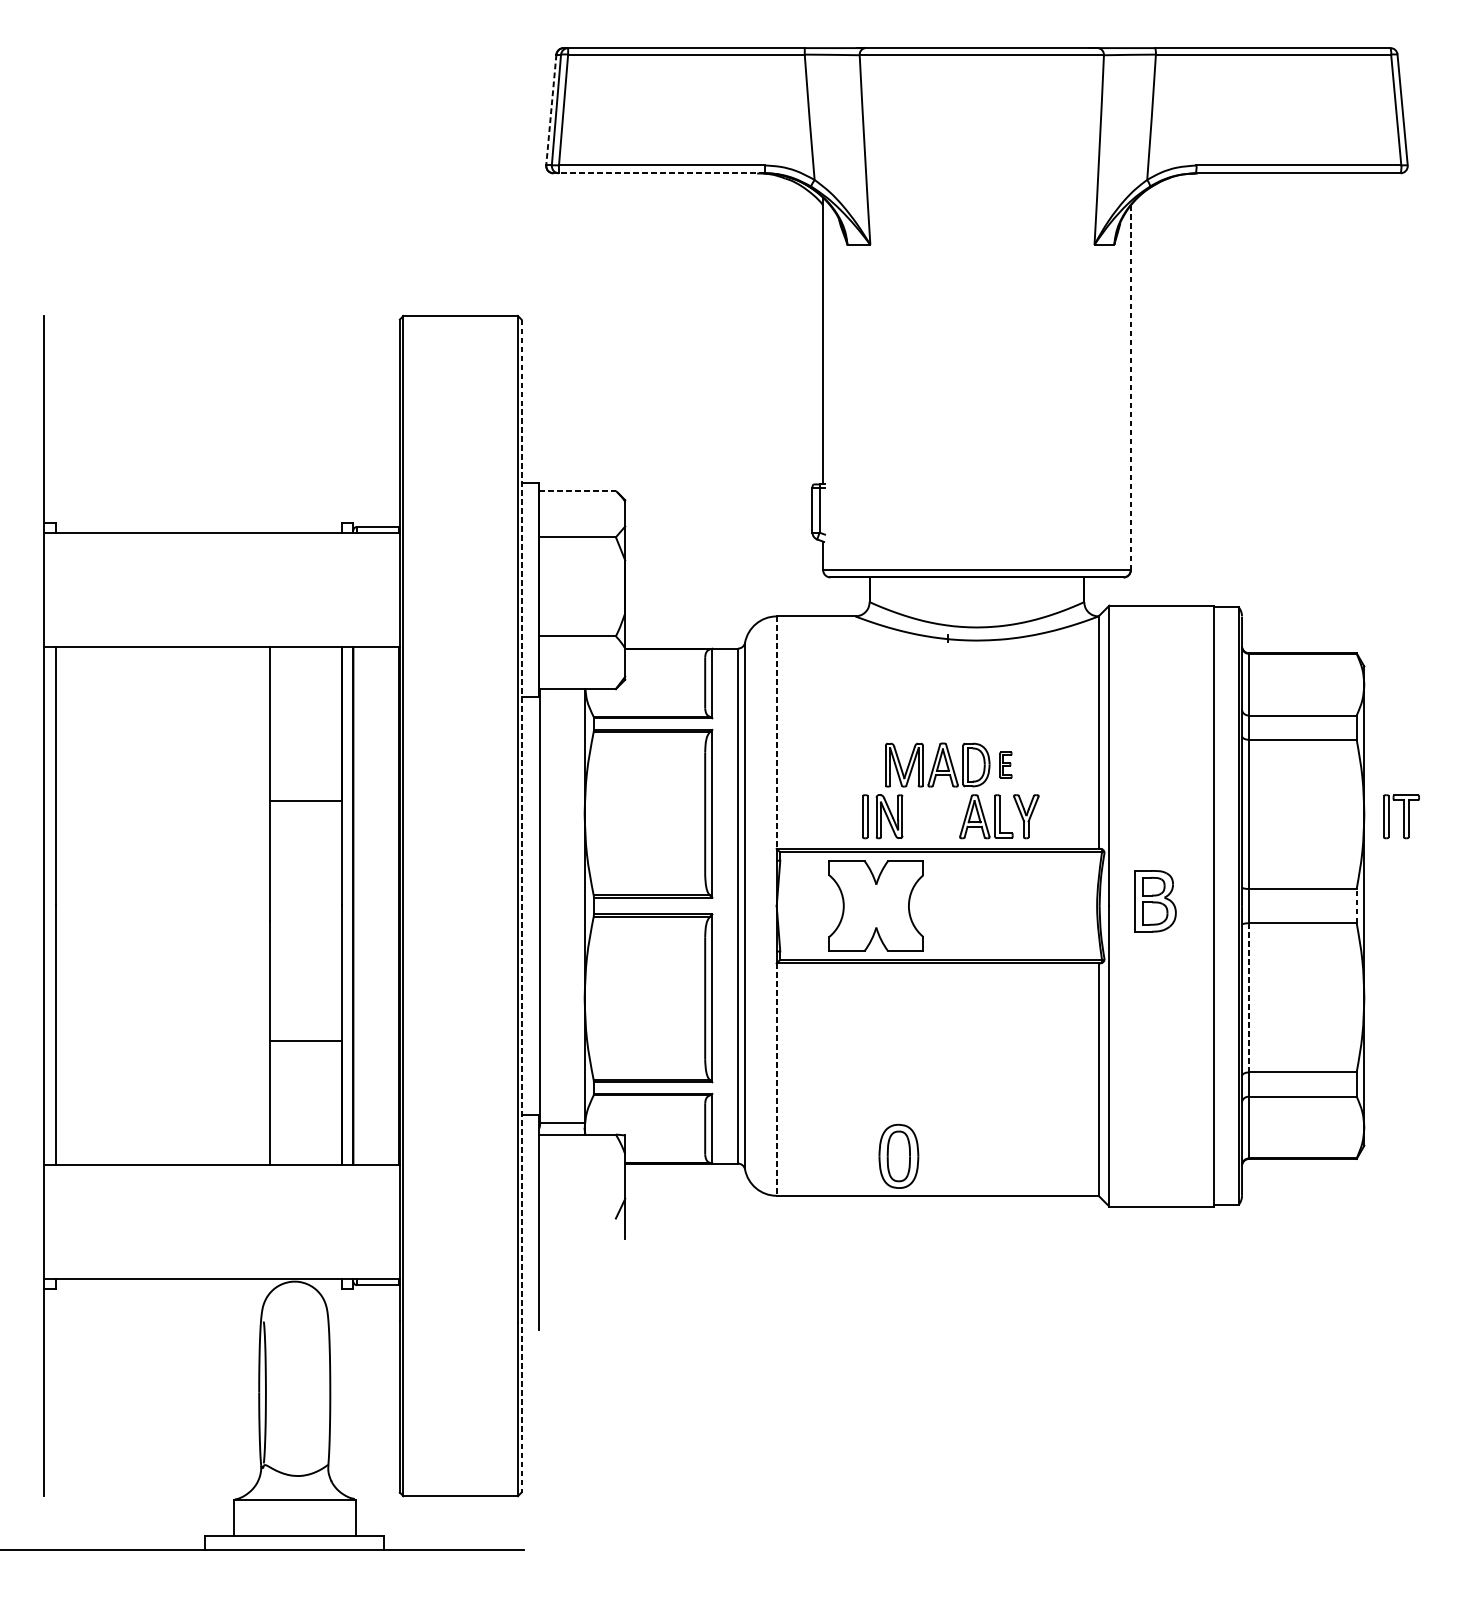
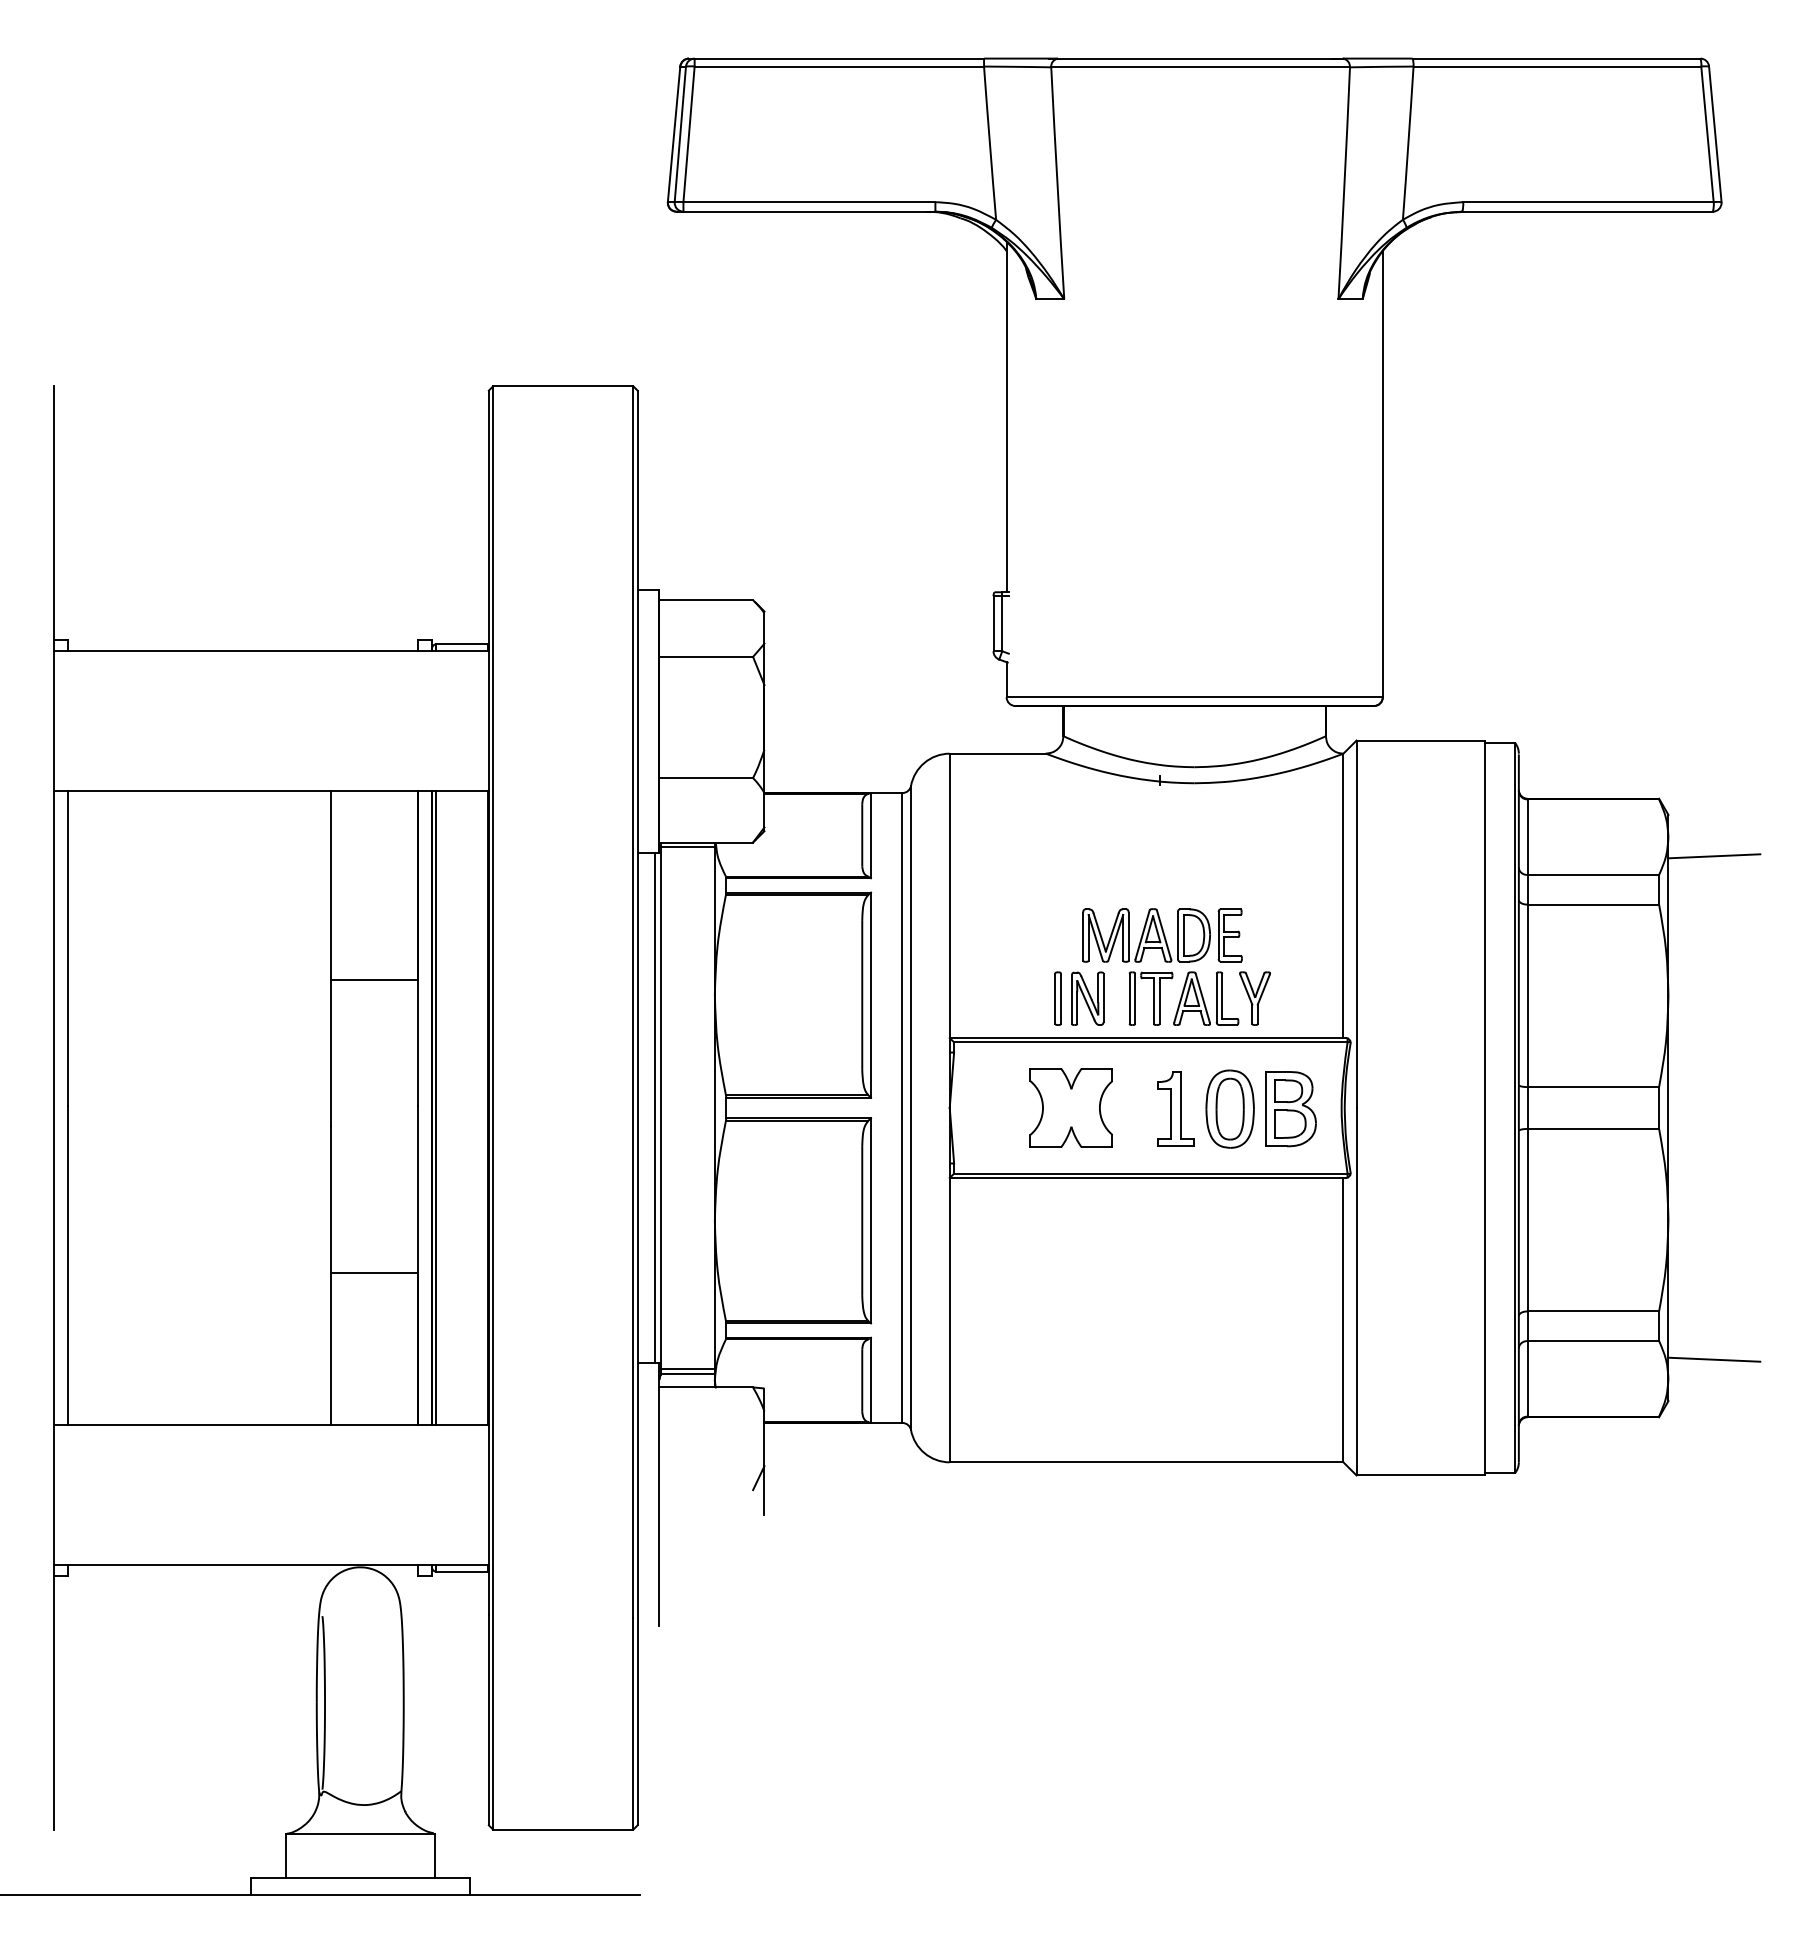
line: (551, 110) -> (674, 134), dashed -> solid
line: (662, 173) -> (809, 211), dashed -> solid
line: (1130, 388) -> (1382, 474), dashed -> solid
line: (577, 491) -> (706, 600), dashed -> solid
line: (562, 693) -> (687, 847), added
line: (1401, 700) -> (1714, 856), added
line: (776, 733) -> (949, 896), dashed -> solid
part: (1005, 765) -> (1229, 935), size x1.67
part: (1401, 816) -> (1150, 998), moved
part: (1155, 901) -> (1290, 1109), moved
line: (357, 905) -> (436, 1107), added
line: (536, 905) -> (655, 1107), added
part: (875, 905) -> (1070, 1107), size x0.71
line: (521, 906) -> (637, 1108), dashed -> solid
part: (961, 906) -> (1175, 1108), added
line: (1357, 906) -> (1659, 1108), dashed -> solid
line: (1249, 998) -> (1527, 1220), dashed -> solid
line: (776, 1079) -> (949, 1320), dashed -> solid
line: (1401, 1111) -> (1714, 1359), added
line: (562, 1119) -> (687, 1368), added
part: (898, 1155) -> (1229, 1108), moved

